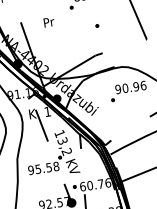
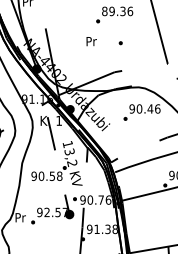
text: (48, 22) -> (91, 41), moved
text: (136, 86) -> (150, 108), 90.96 -> 90.46
text: (38, 168) -> (41, 175), 95.58 -> 90.58
text: (82, 186) -> (82, 199), 60.76 -> 90.76

